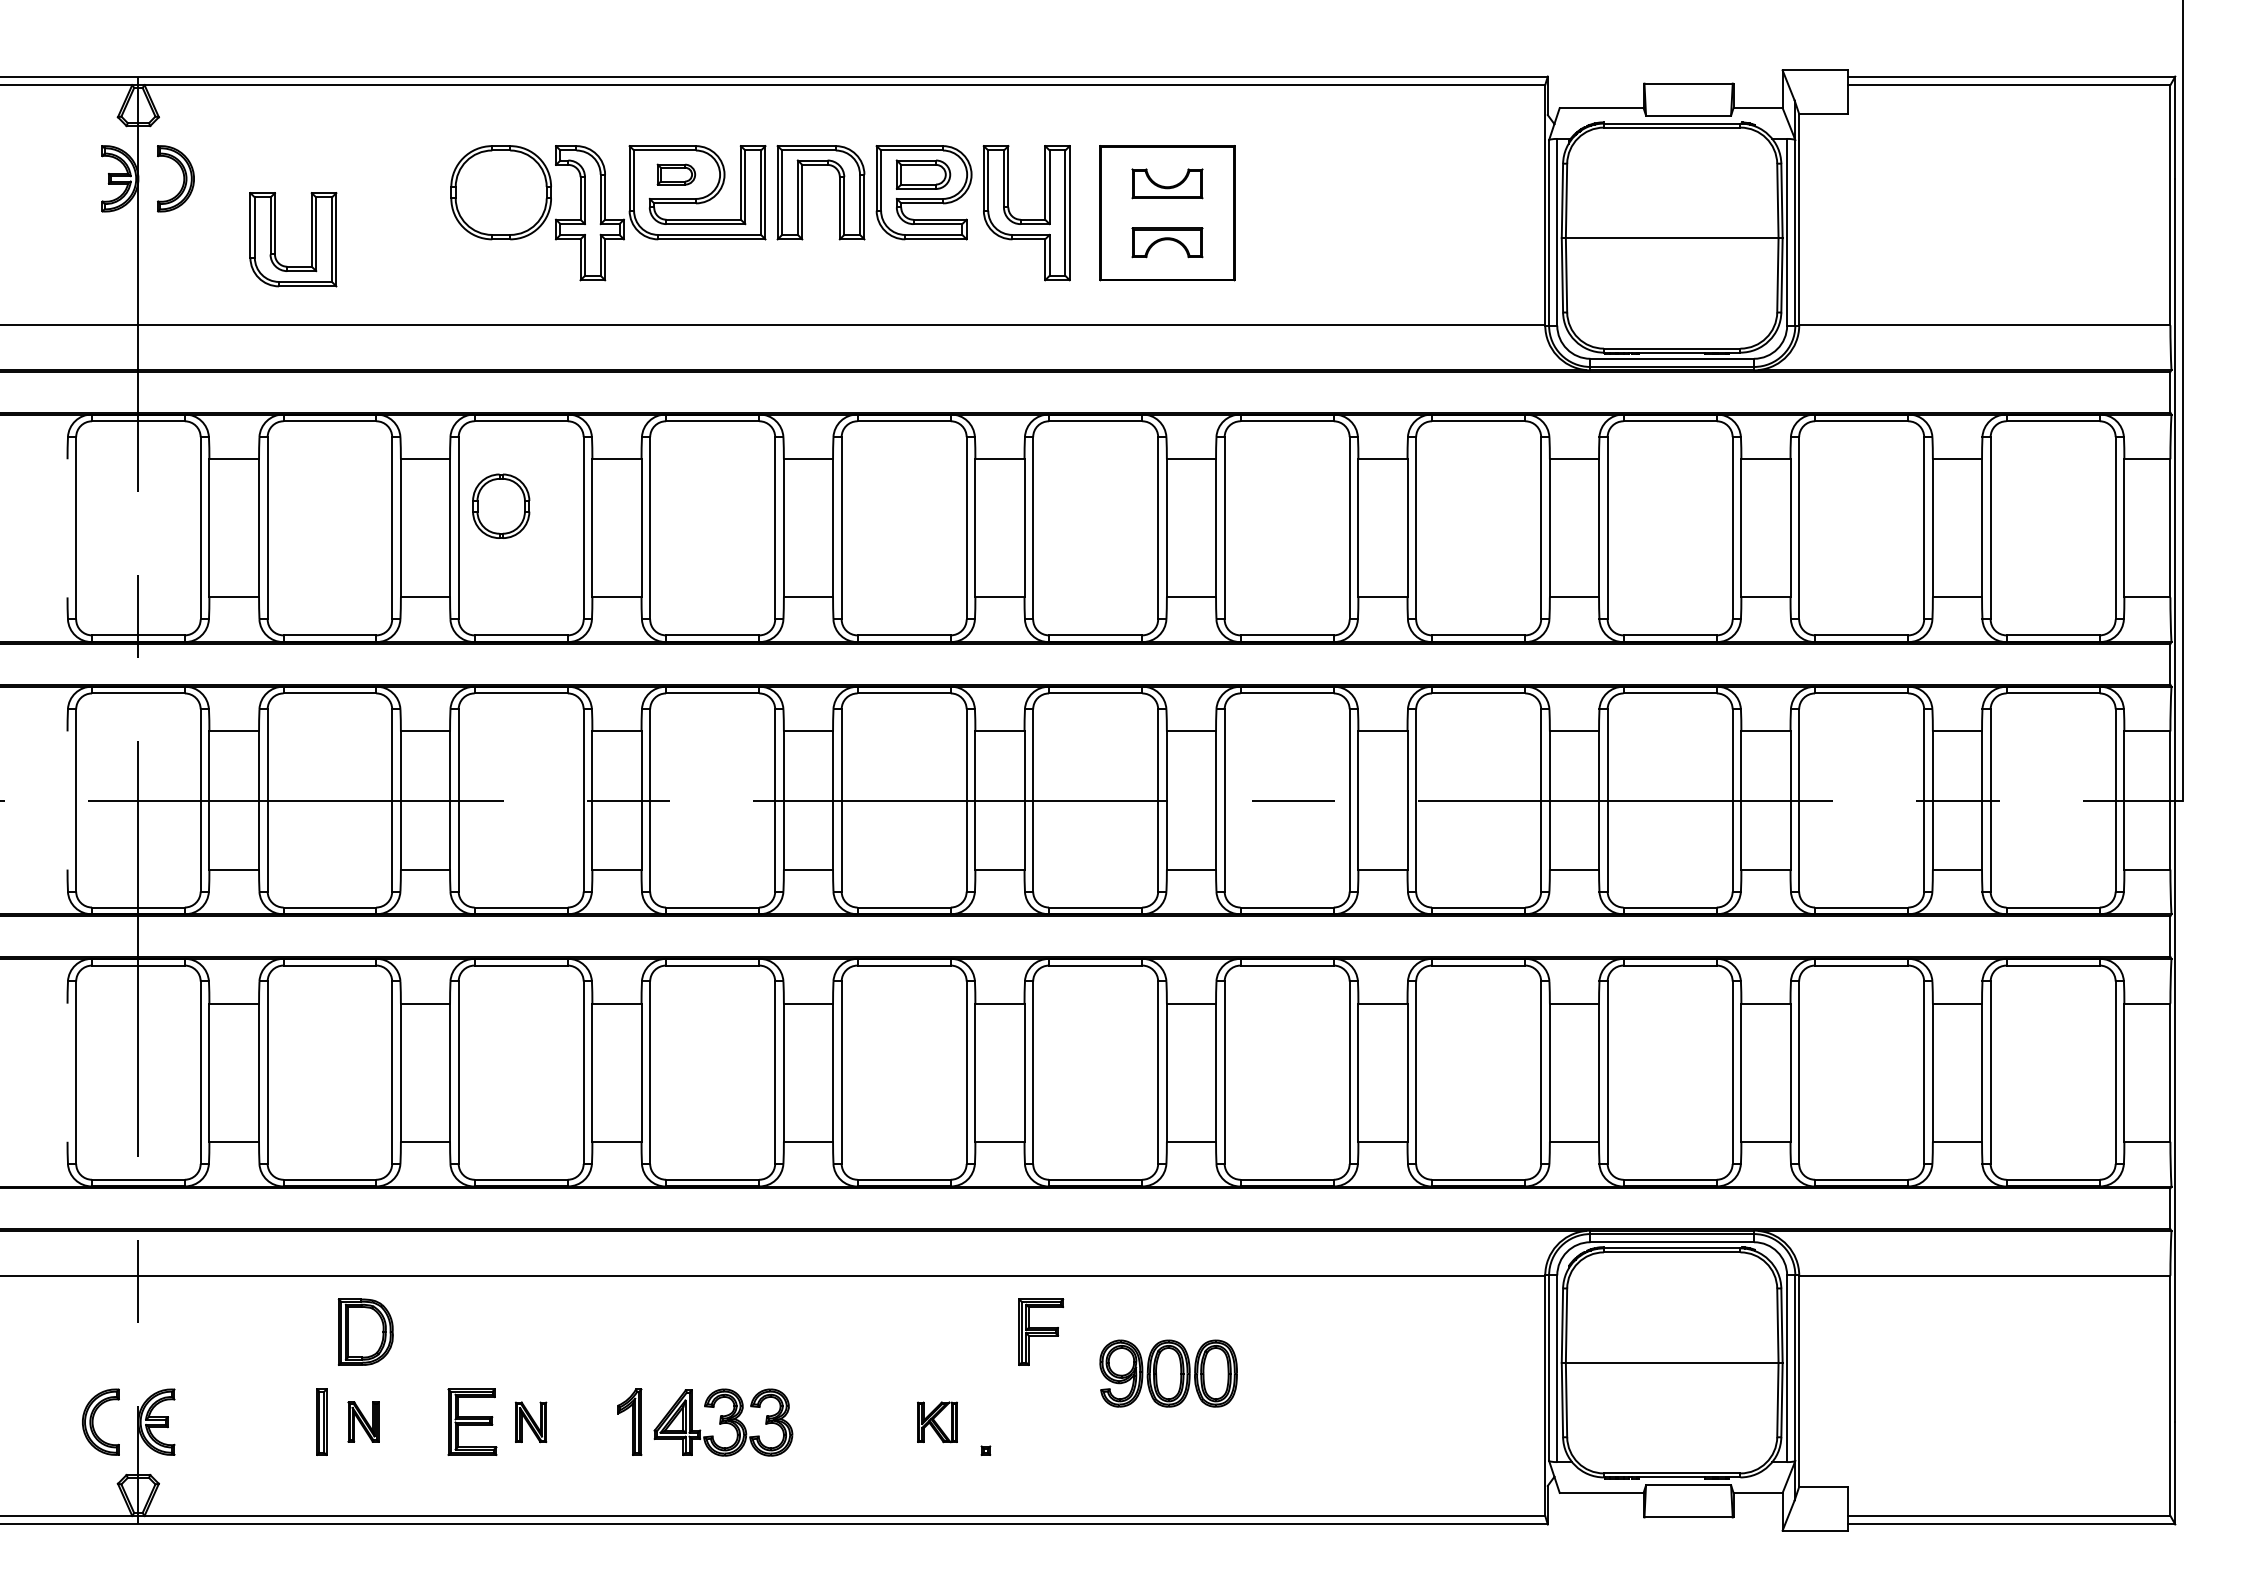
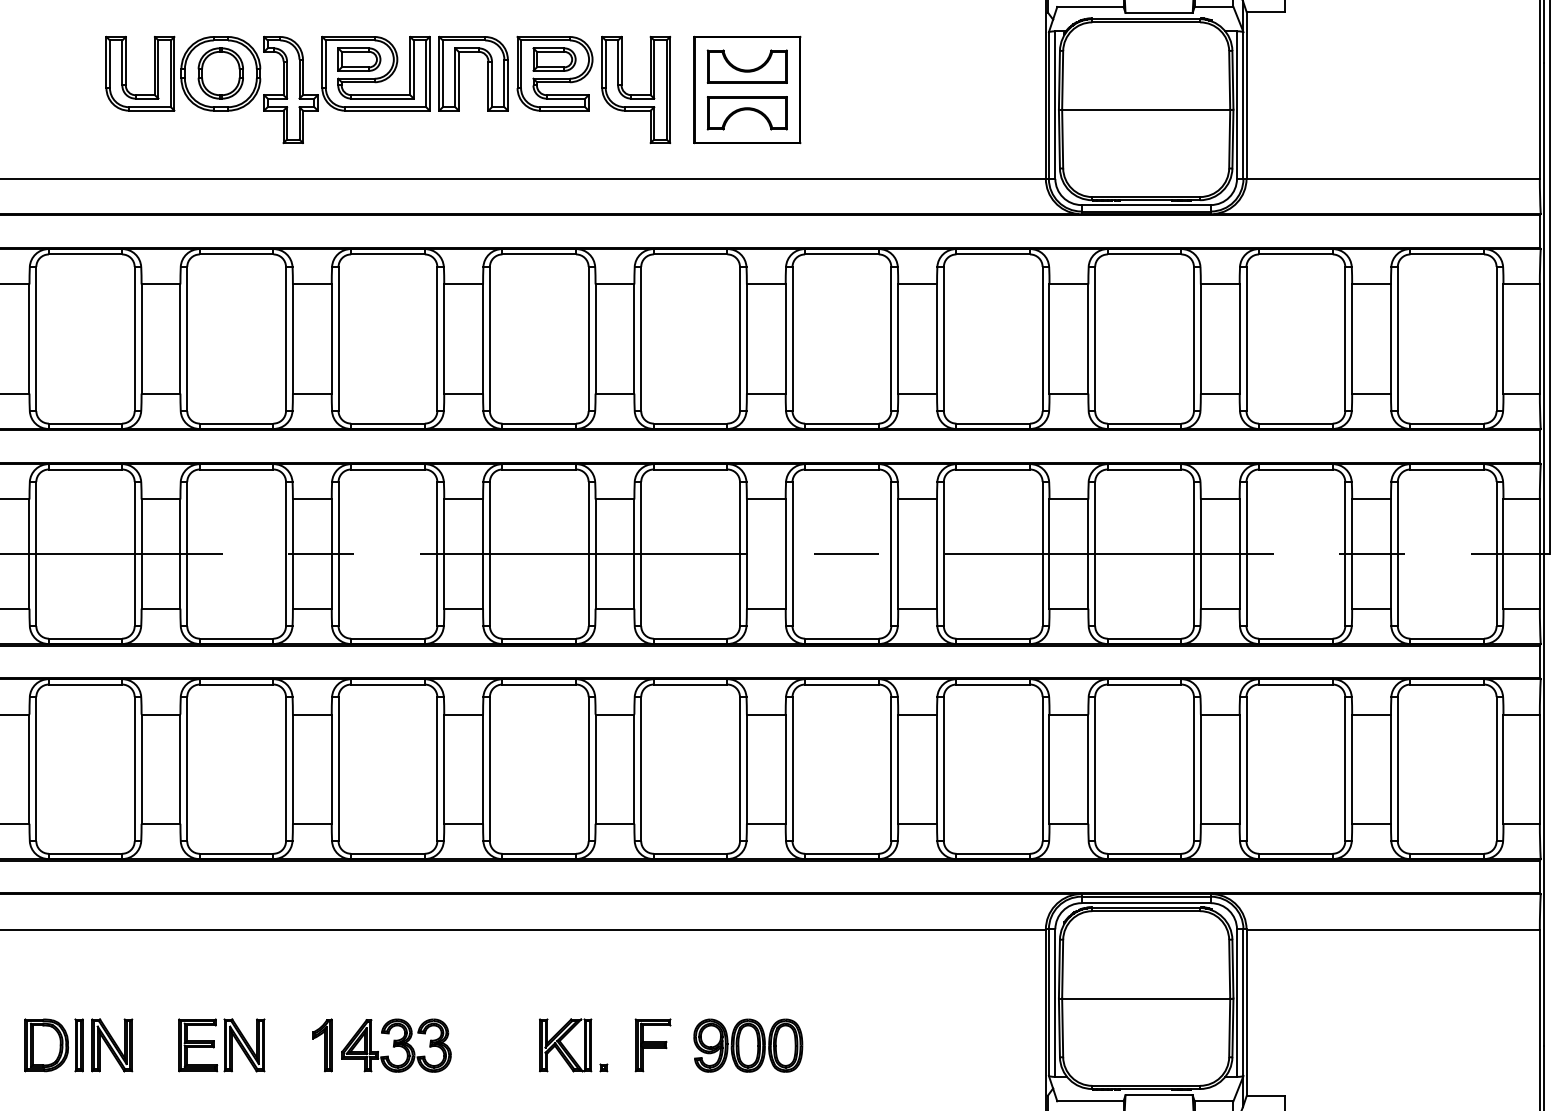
part: (676, 174) -> (359, 59), size x1.43
part: (1167, 183) -> (747, 66), size x1.43
part: (275, 239) -> (126, 73), moved
part: (1167, 242) -> (747, 113), size x1.43
part: (501, 505) -> (221, 72), moved
part: (365, 1331) -> (46, 1044), moved
part: (1041, 1331) -> (653, 1044), moved
part: (1168, 1373) -> (748, 1045), moved
part: (363, 1421) -> (112, 1044), size x1.67
part: (530, 1422) -> (244, 1045), size x1.67
part: (937, 1422) -> (565, 1045), size x1.67

